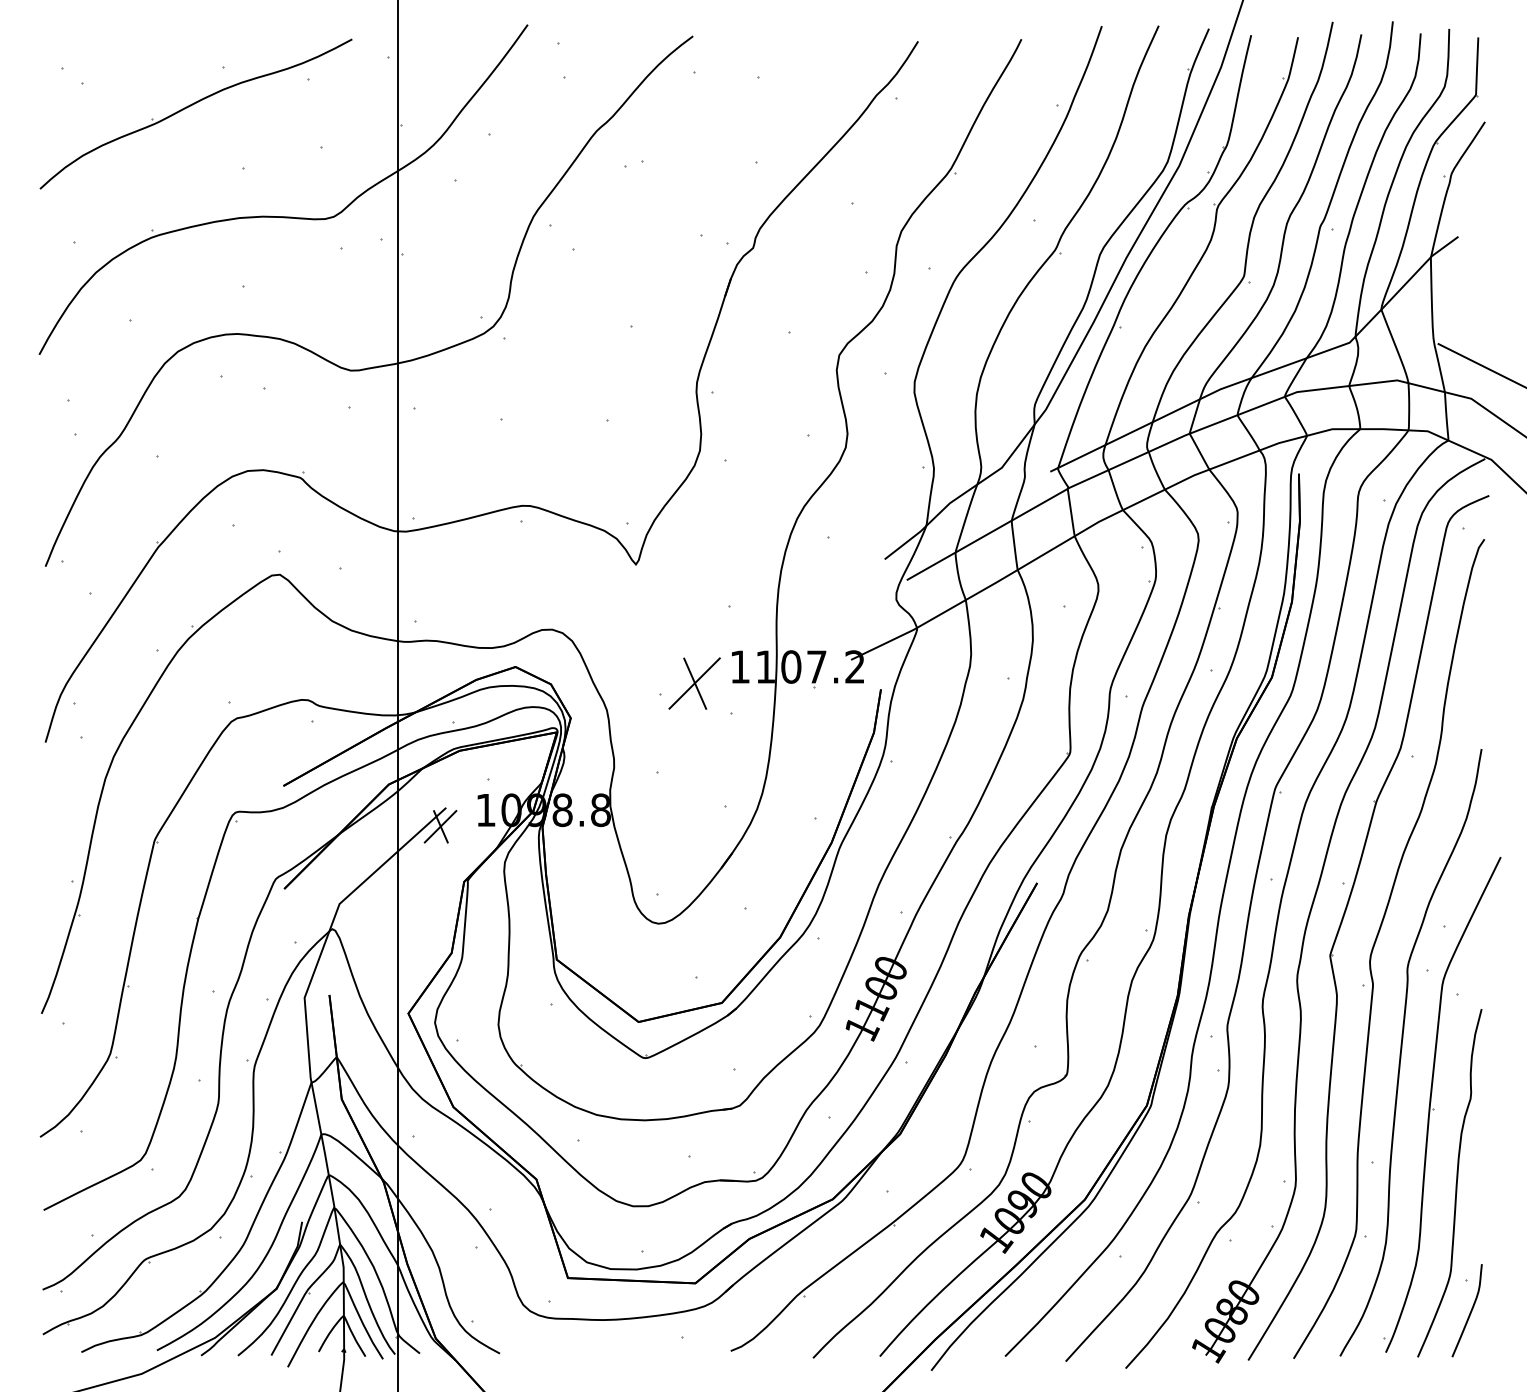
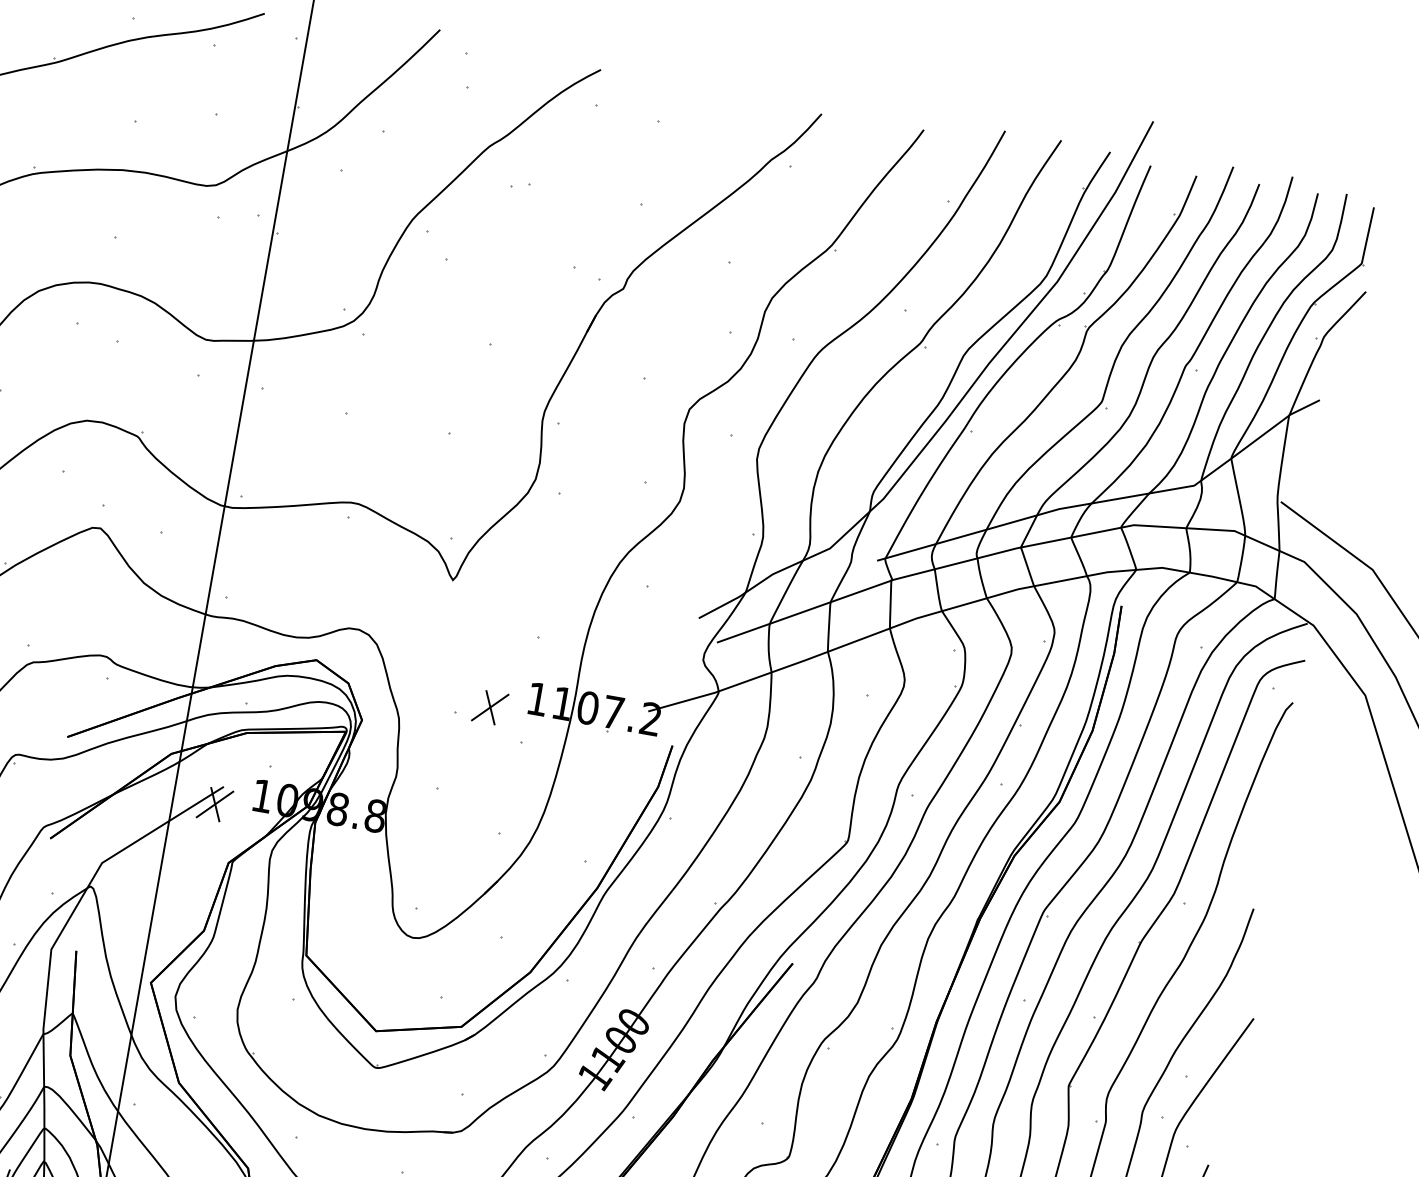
part: (694, 683) -> (489, 707), size x0.62

